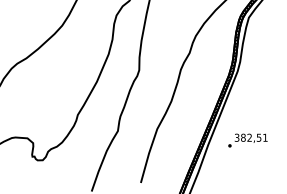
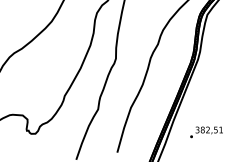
text: (247, 140) -> (206, 132), moved

